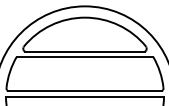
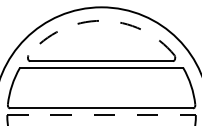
arc: (84, 17) -> (101, 20), solid -> dashed
line: (85, 96) -> (102, 115), solid -> dashed

